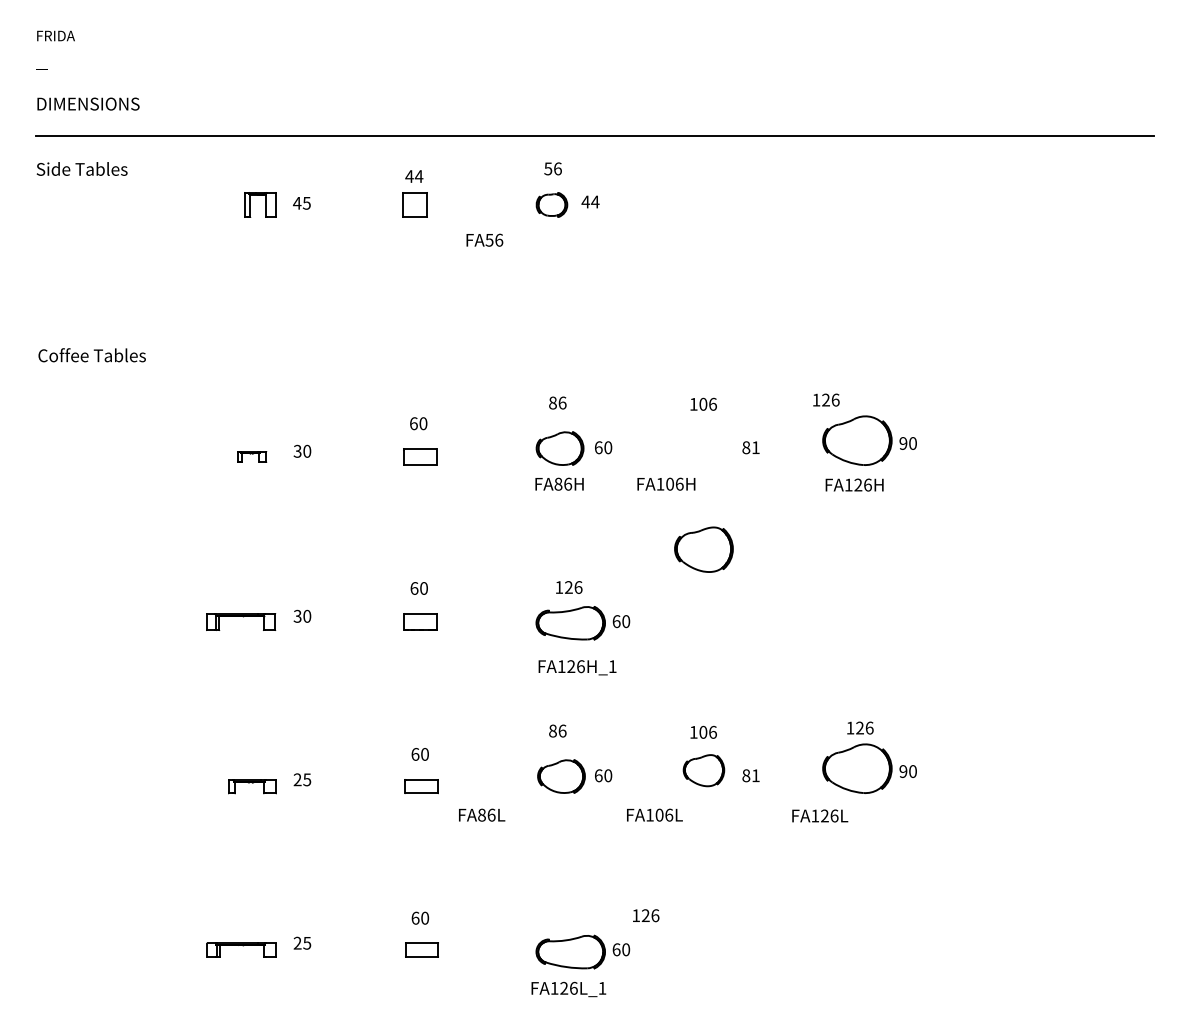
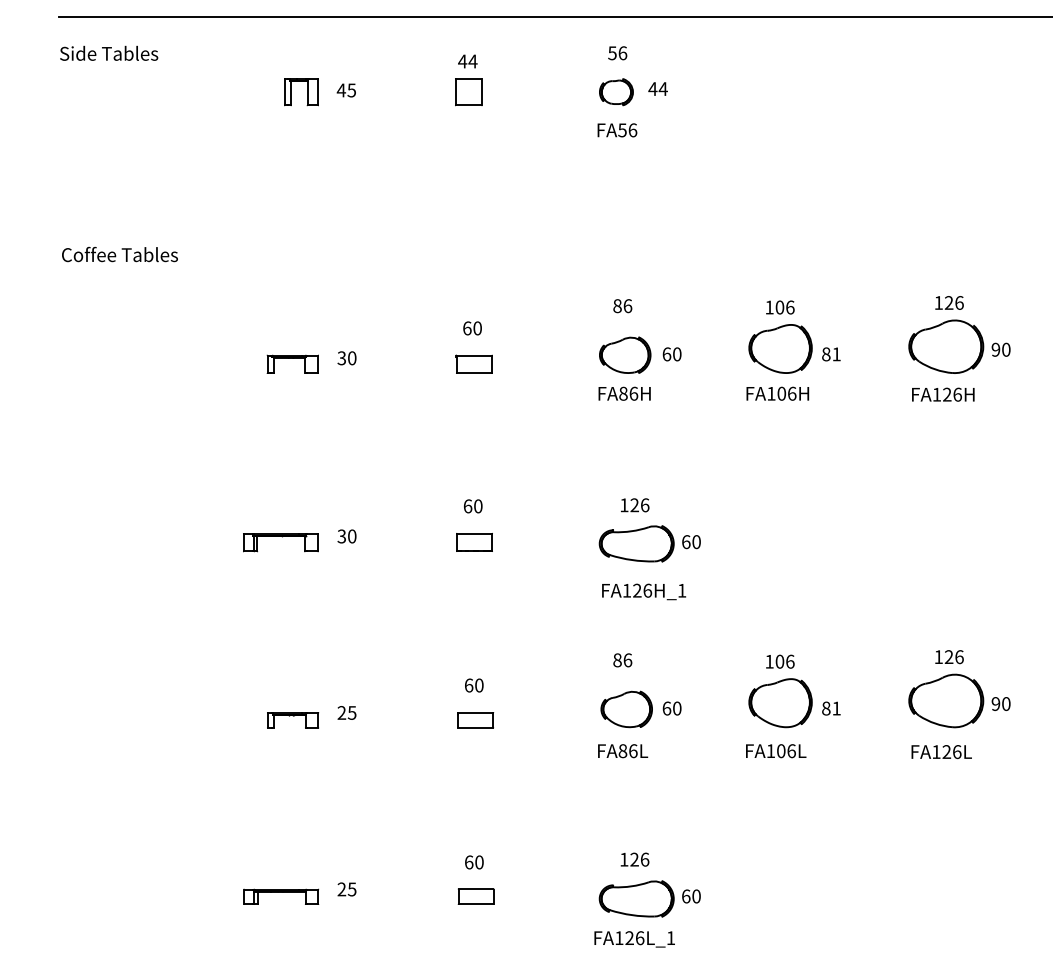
text: (484, 239) -> (617, 129), moved
text: (826, 399) -> (949, 302), moved
part: (252, 456) -> (293, 363), size x1.67
text: (666, 483) -> (777, 392), moved
part: (703, 549) -> (780, 348), moved
part: (703, 770) -> (780, 702), size x1.43
text: (482, 814) -> (623, 750), moved
text: (654, 814) -> (775, 750), moved
text: (820, 815) -> (942, 751), moved
text: (646, 915) -> (635, 859), moved

